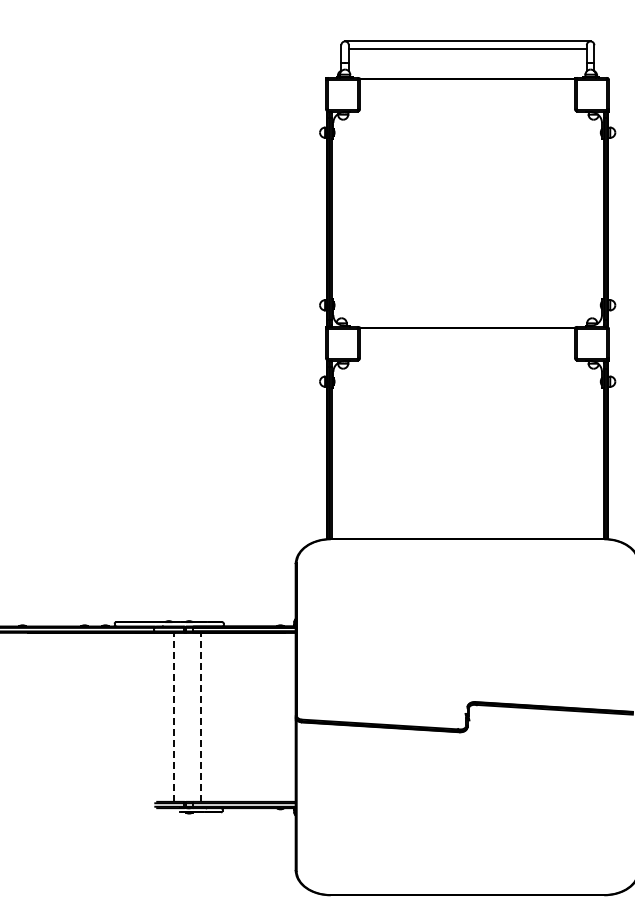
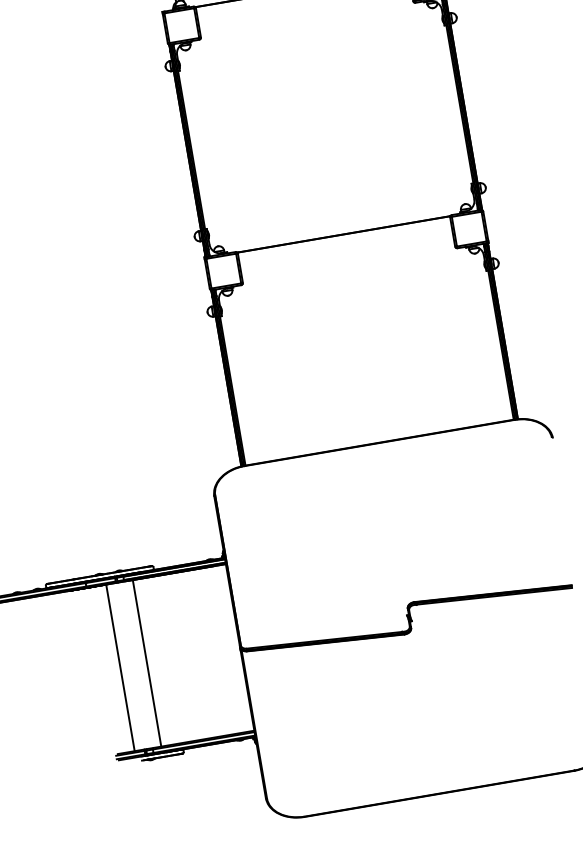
line: (174, 717) -> (120, 668), dashed -> solid
line: (201, 717) -> (147, 663), dashed -> solid

